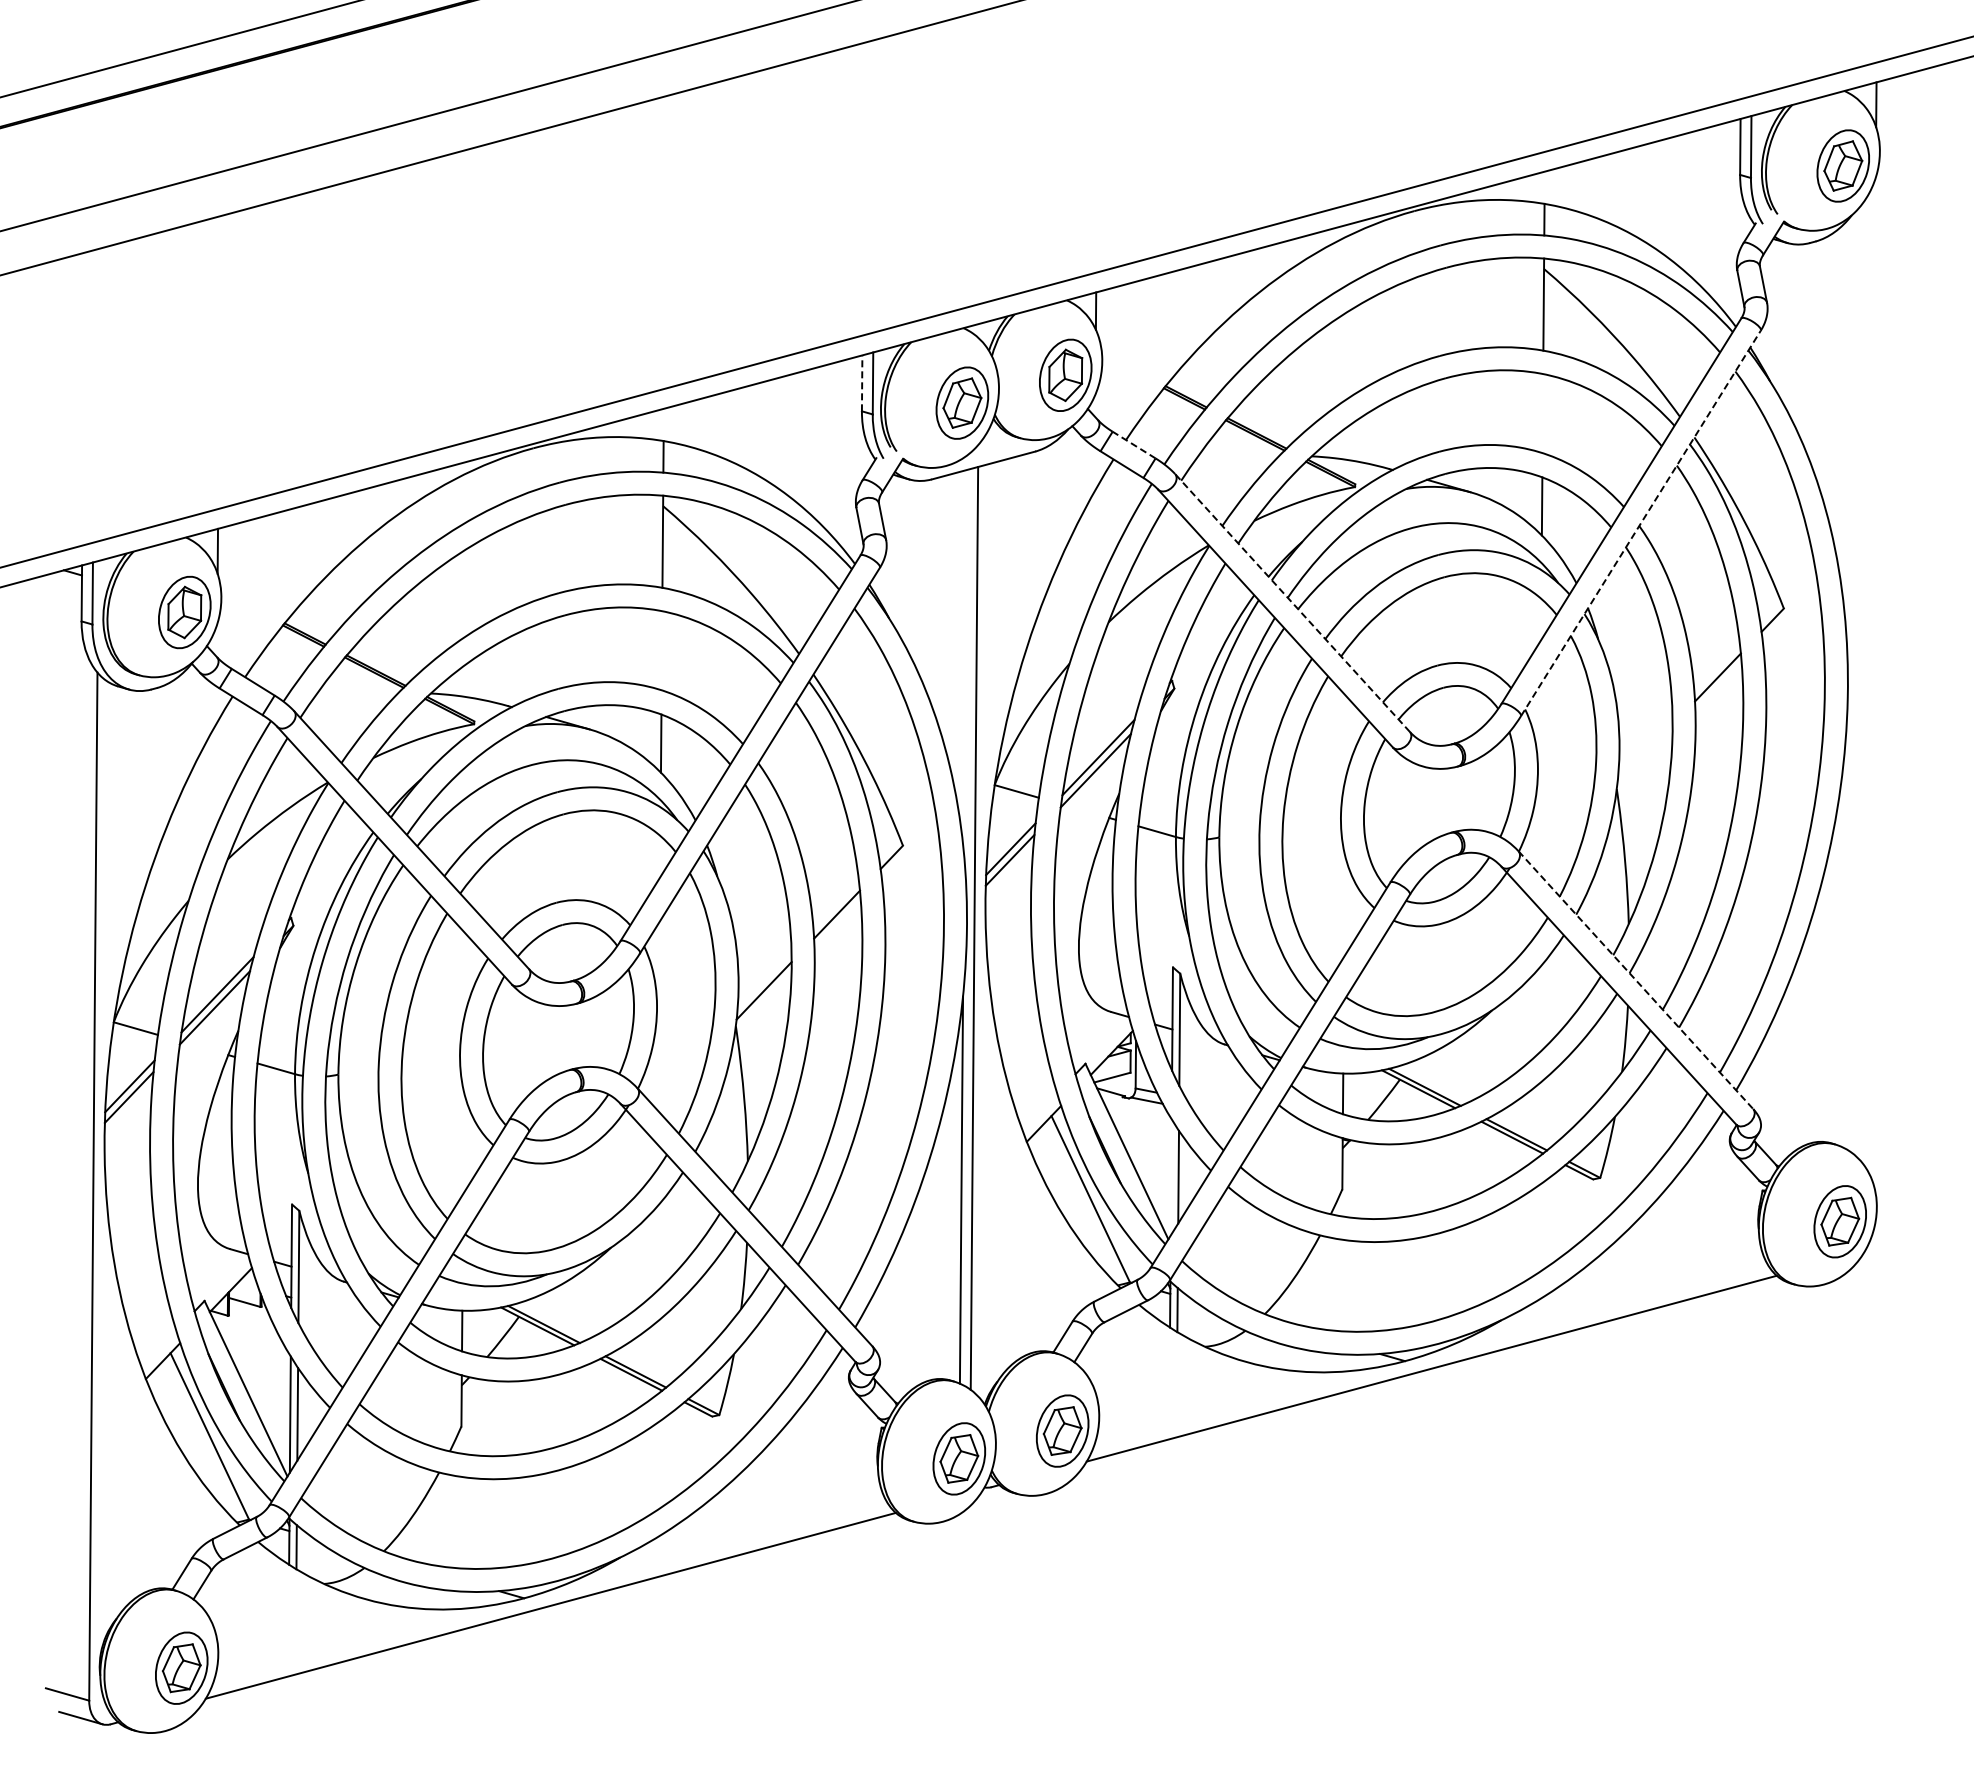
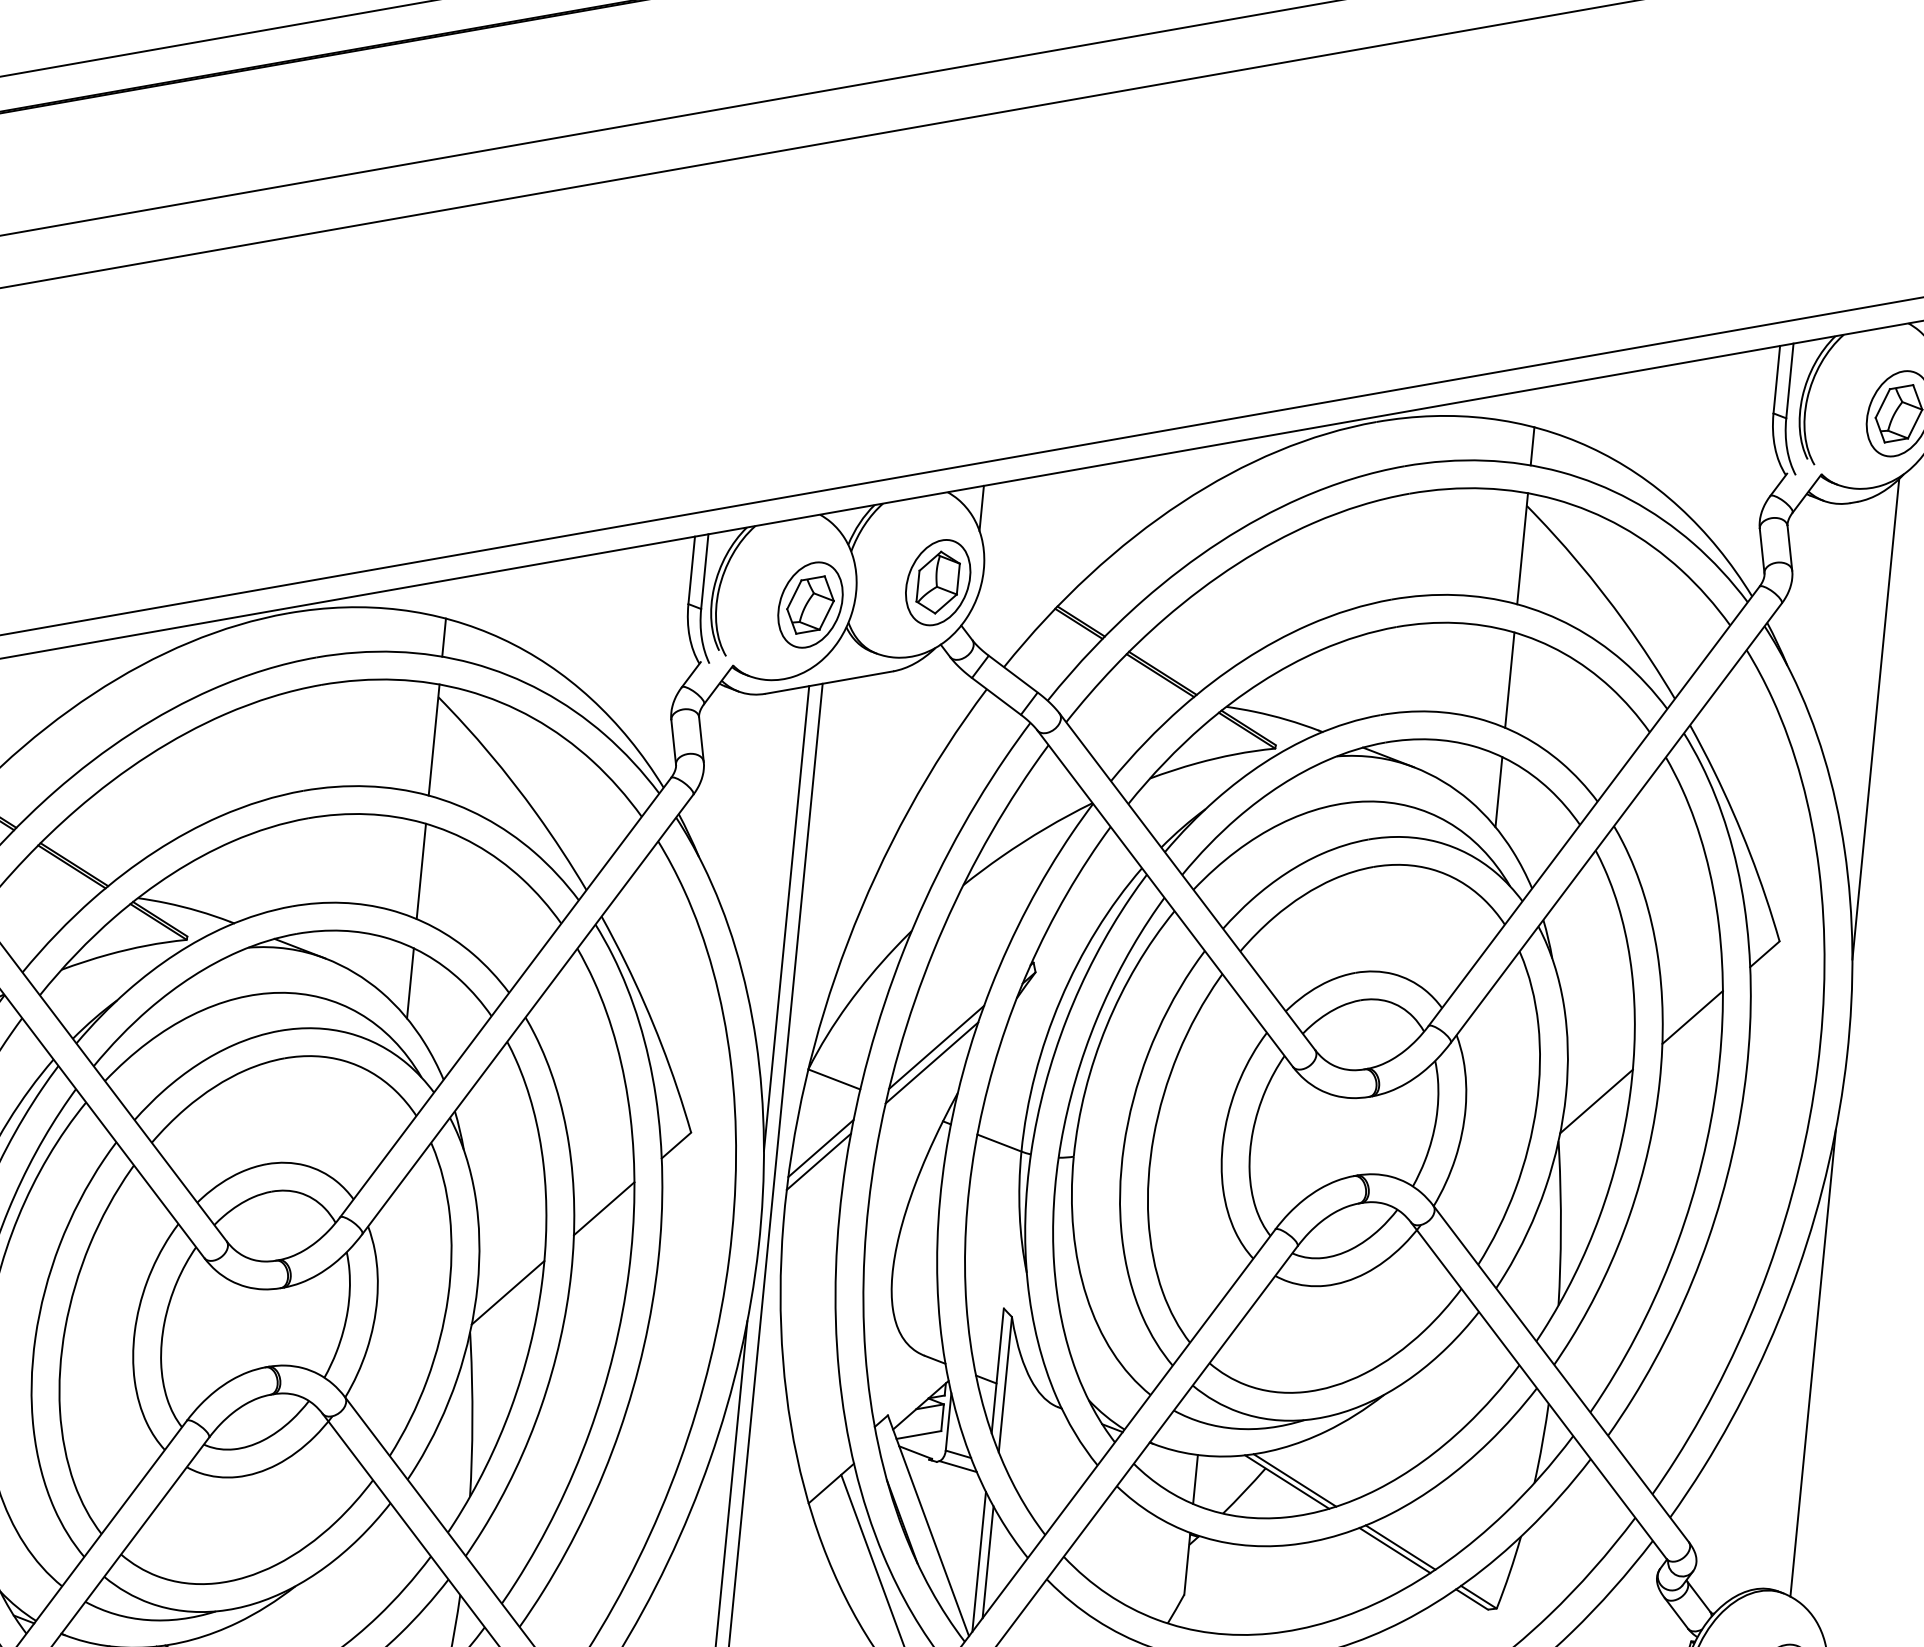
line: (862, 383) -> (692, 570), dashed -> solid
line: (1542, 413) -> (1509, 680), added
line: (1846, 418) -> (1875, 718), added
line: (1133, 444) -> (1012, 673), dashed -> solid
line: (1641, 522) -> (1617, 822), dashed -> solid
line: (1292, 602) -> (1187, 881), dashed -> solid
line: (661, 650) -> (420, 871), added
line: (965, 662) -> (786, 918), added
line: (1644, 753) -> (1595, 1101), added
line: (1841, 952) -> (1812, 1362), added
line: (1636, 980) -> (1561, 1374), dashed -> solid
line: (1170, 1177) -> (978, 1561), added

